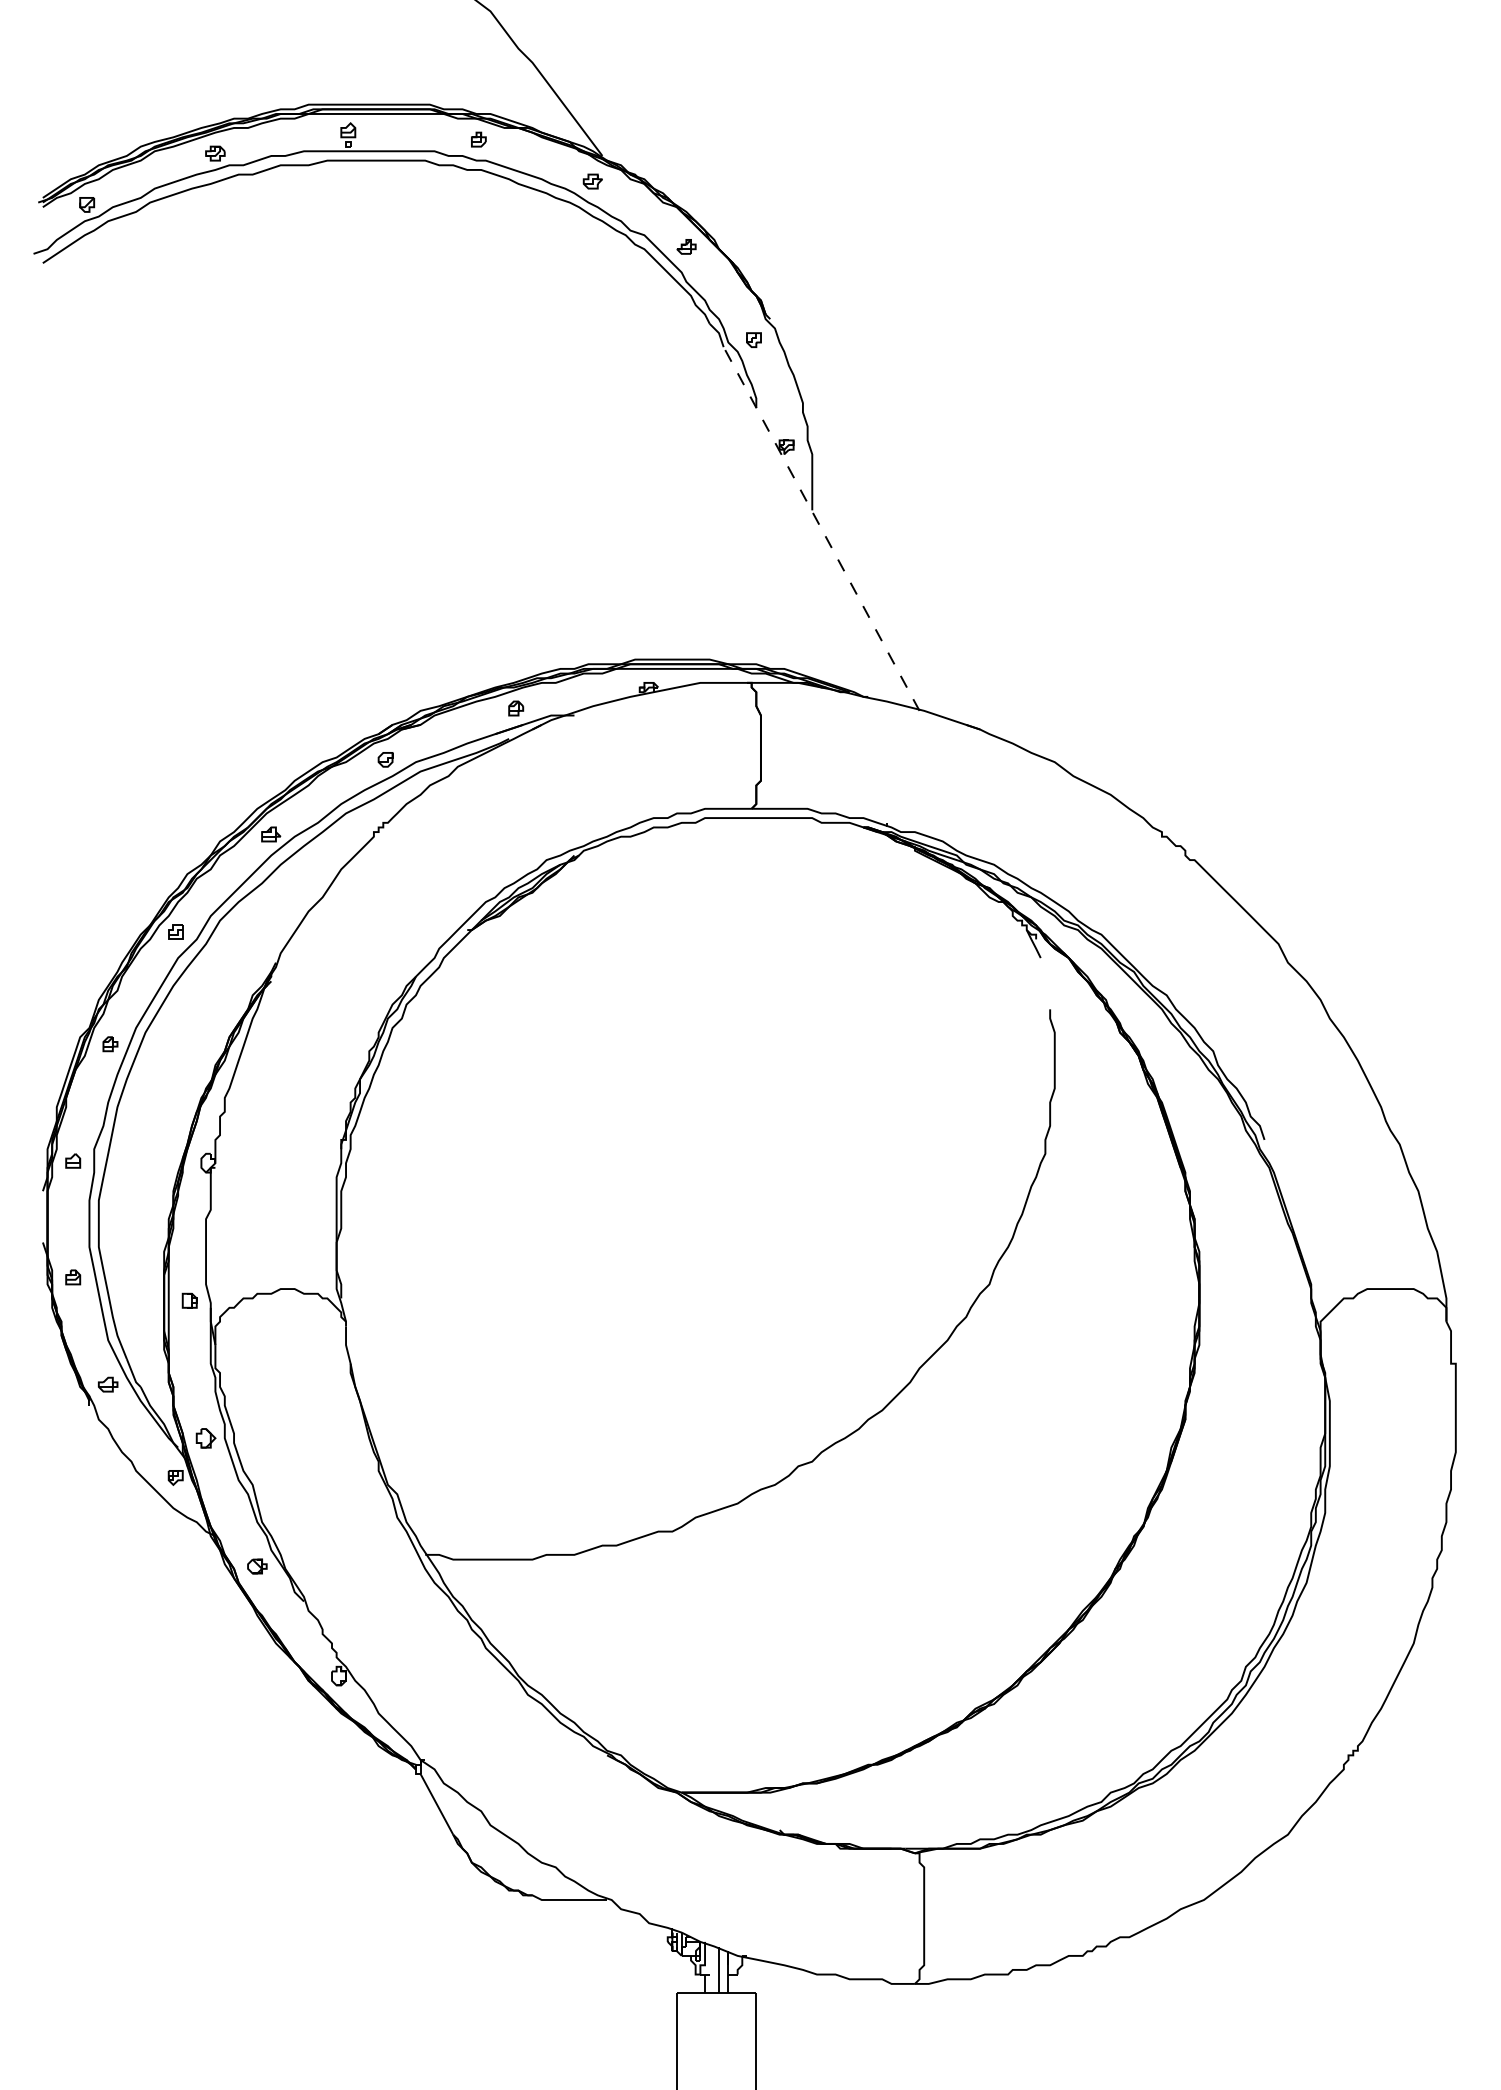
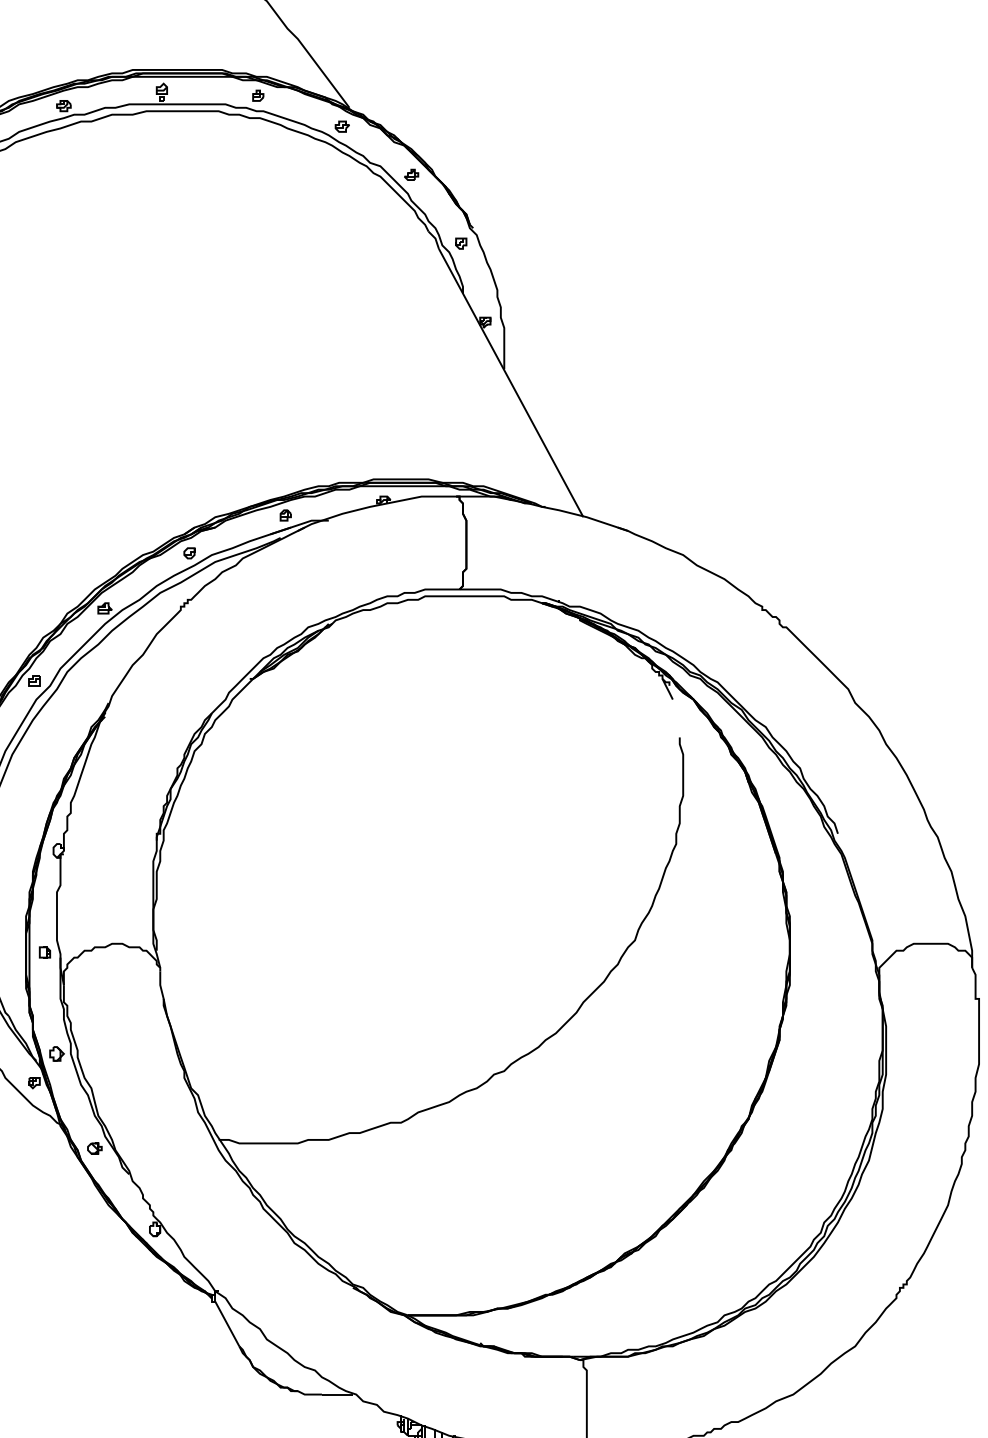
line: (821, 529) -> (511, 383), dashed -> solid

